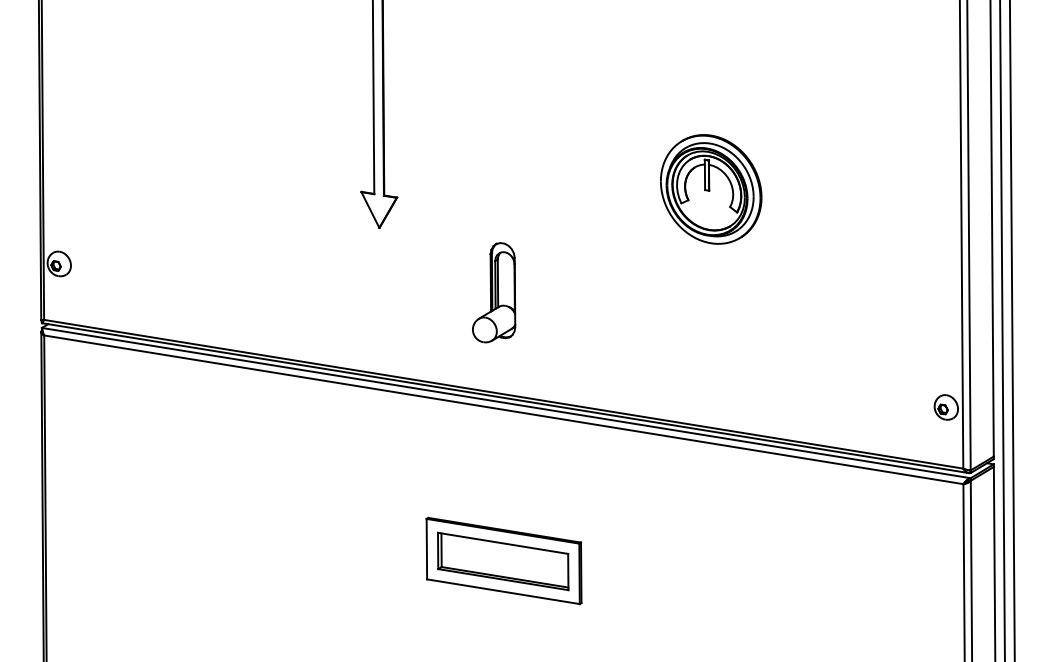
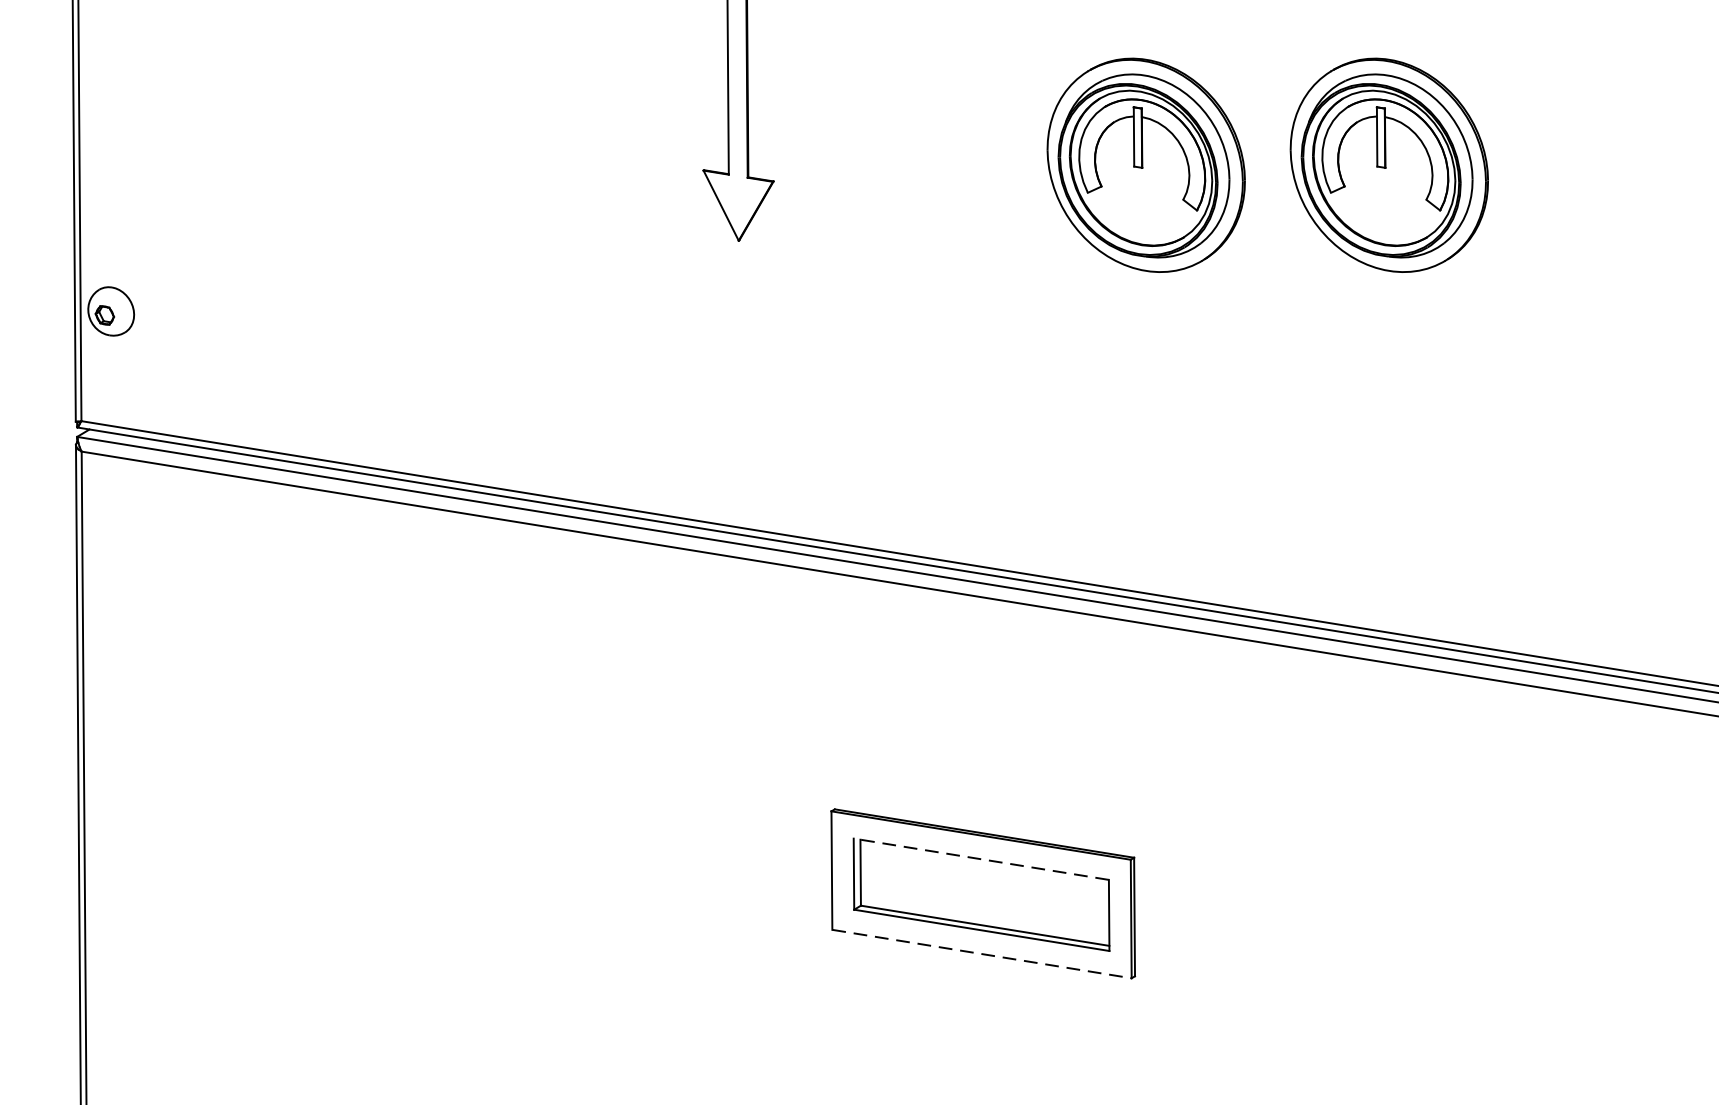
part: (587, 189) -> (1146, 165), added
part: (494, 292) -> (964, 367), removed
line: (503, 543) -> (982, 859), solid -> dashed
line: (503, 591) -> (982, 953), solid -> dashed

